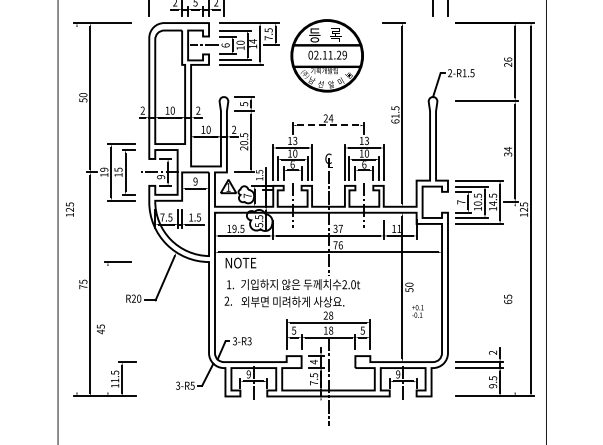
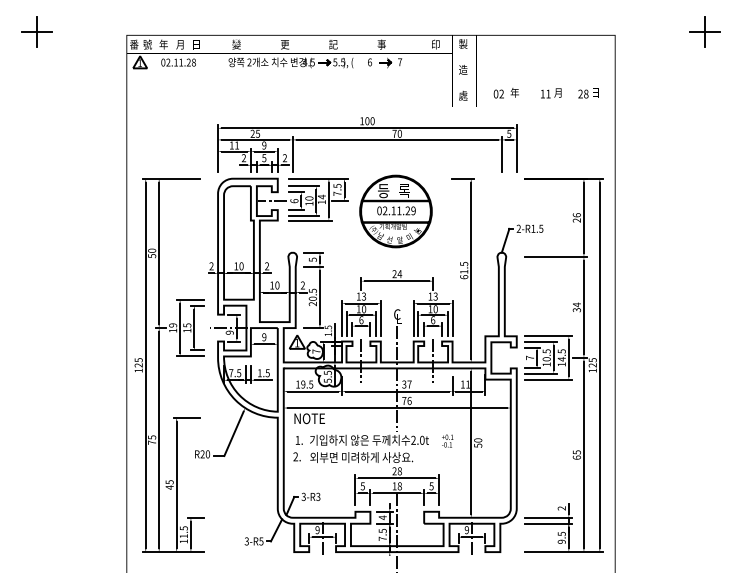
line: (328, 125) -> (397, 281), dashed -> solid
line: (76, 209) -> (145, 365), added
line: (514, 298) -> (583, 454), added
text: (417, 310) -> (447, 440), moved
line: (107, 328) -> (176, 484), added

